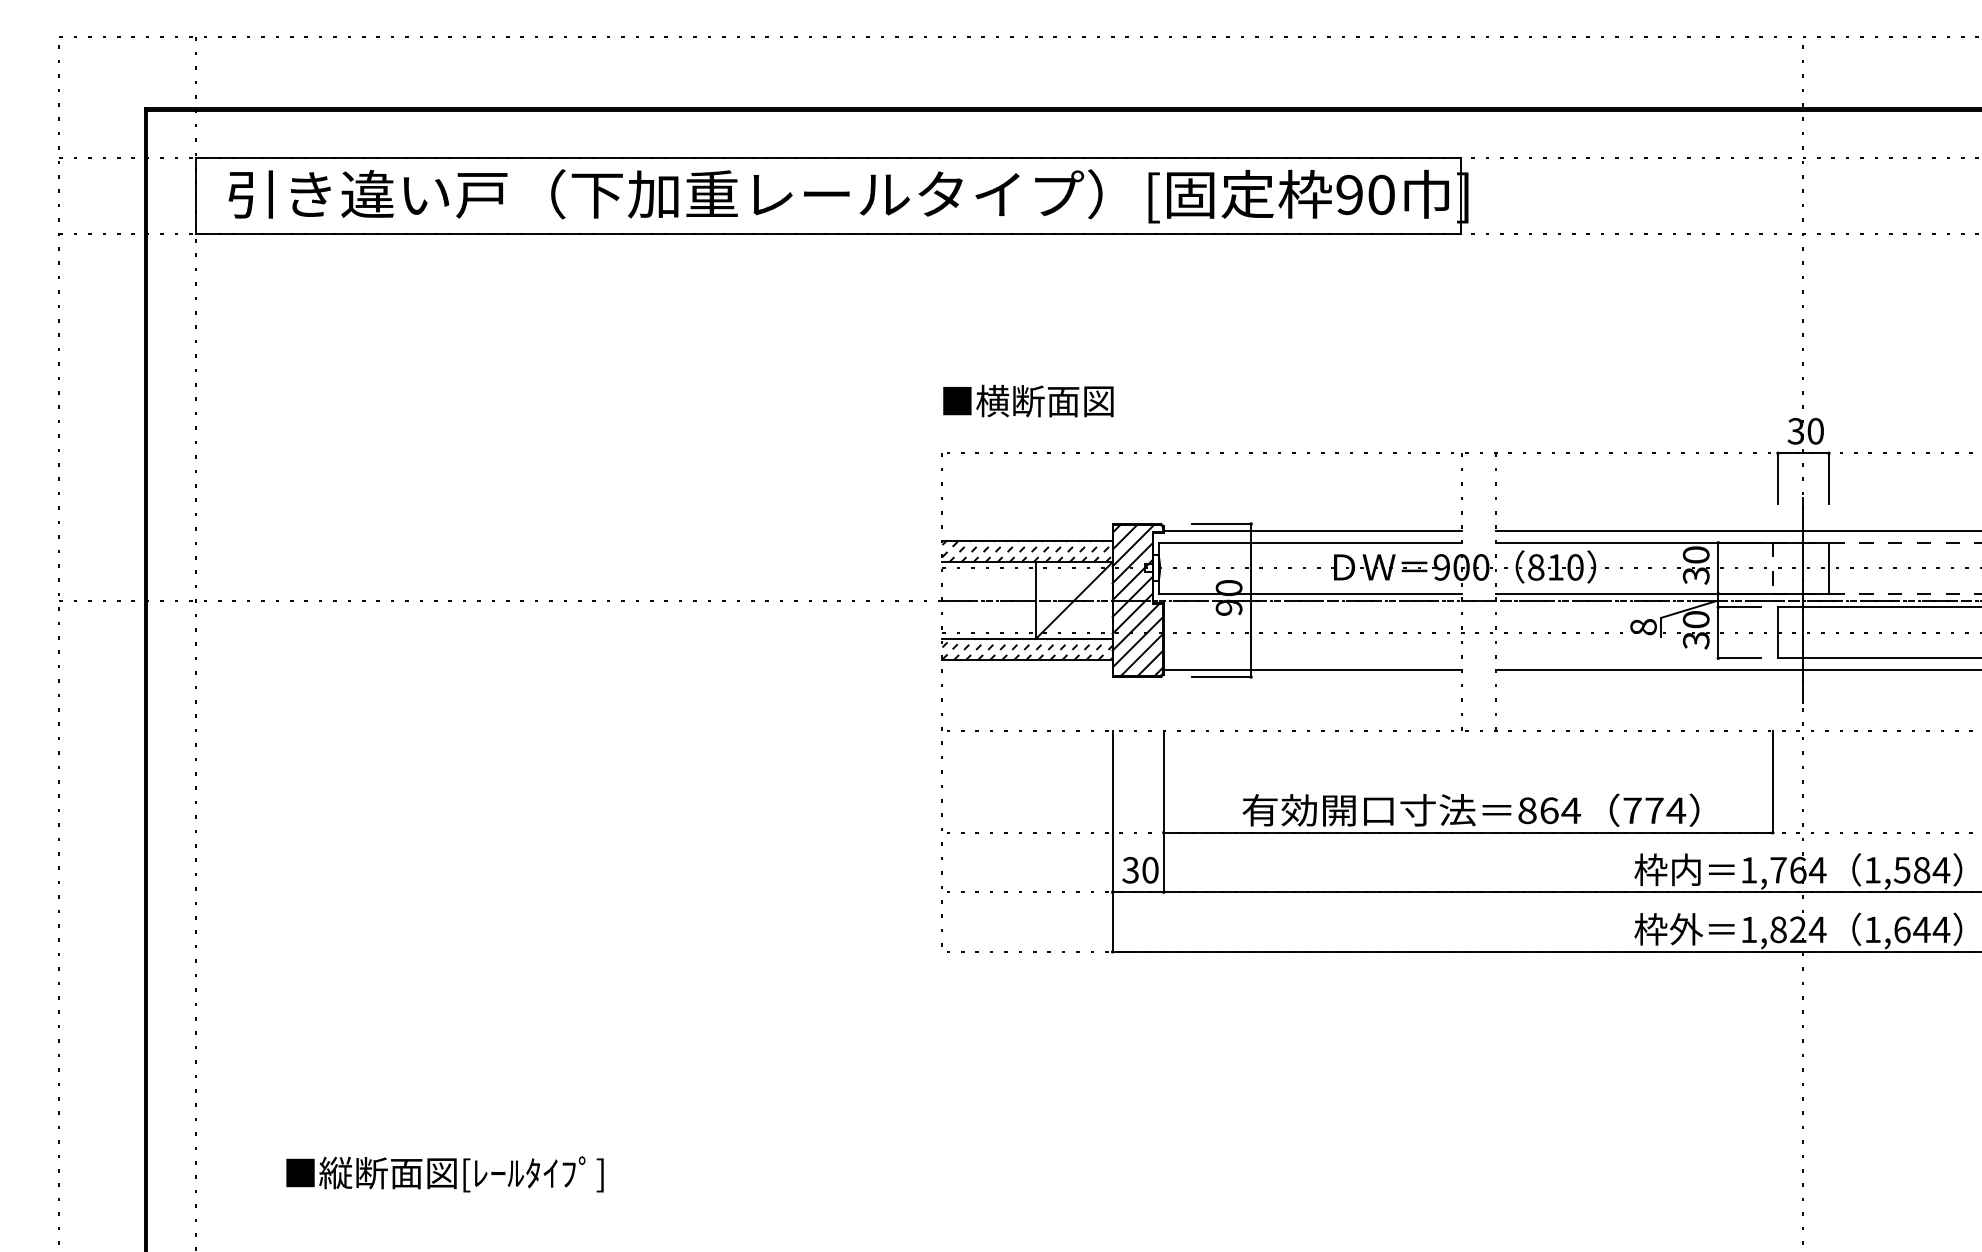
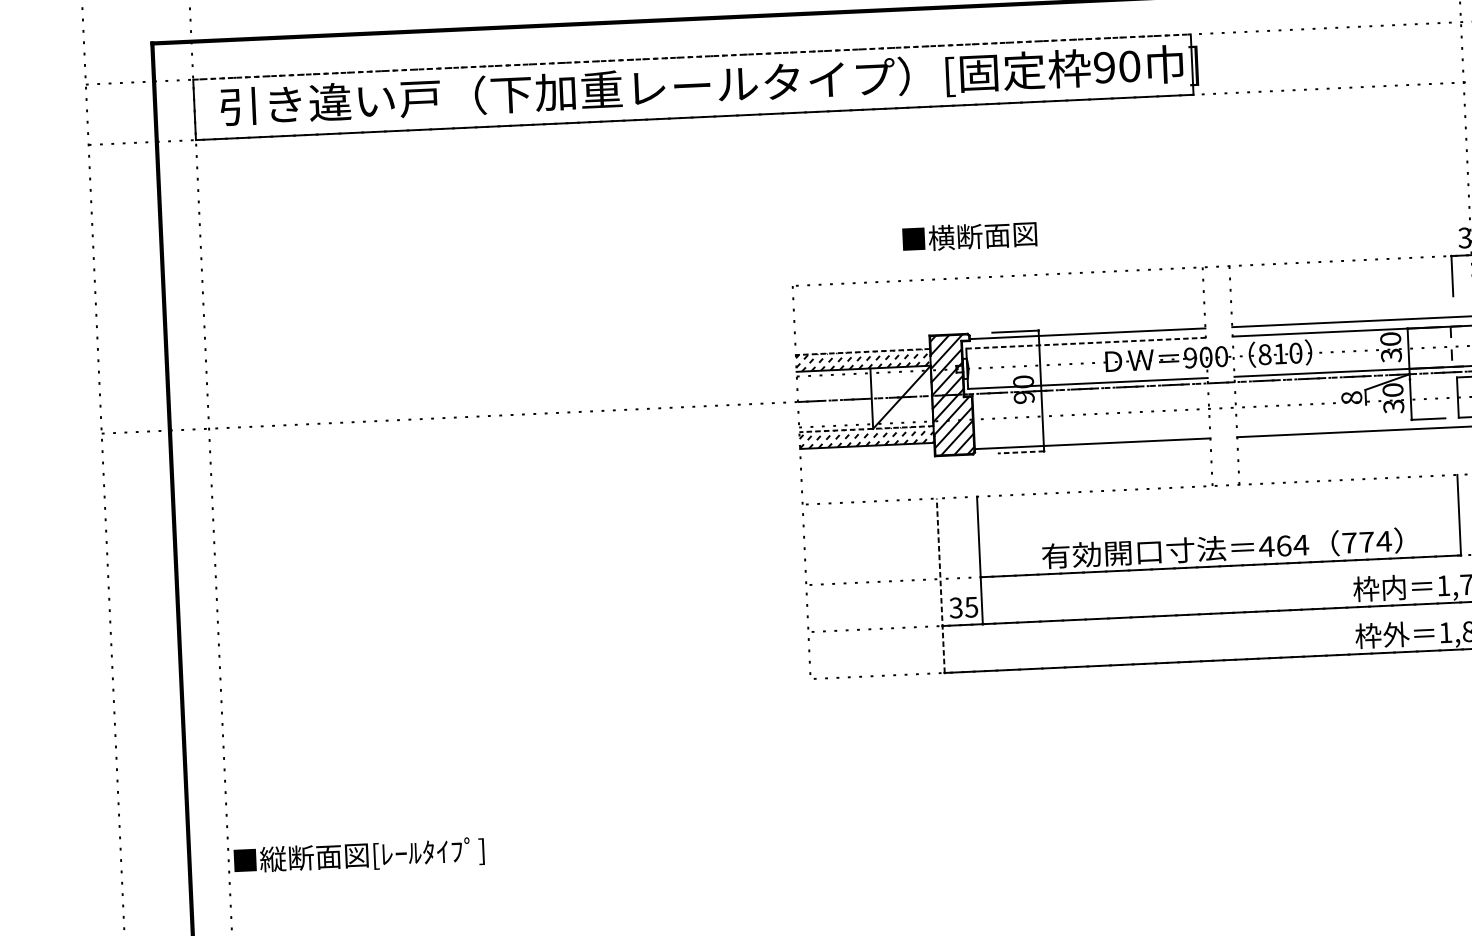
line: (828, 157) -> (692, 56), solid -> dashed
text: (1028, 400) -> (969, 236), moved
line: (1027, 540) -> (862, 351), solid -> dashed
line: (1310, 542) -> (1086, 343), solid -> dashed
line: (1739, 607) -> (1426, 378), removed
line: (1027, 638) -> (866, 428), solid -> dashed
line: (1221, 677) -> (1020, 452), solid -> dashed
text: (1527, 810) -> (1266, 546), 864 -> 464
line: (1112, 841) -> (940, 585), solid -> dashed
text: (1150, 869) -> (971, 606), 30 -> 35
text: (444, 1174) -> (358, 856), moved

